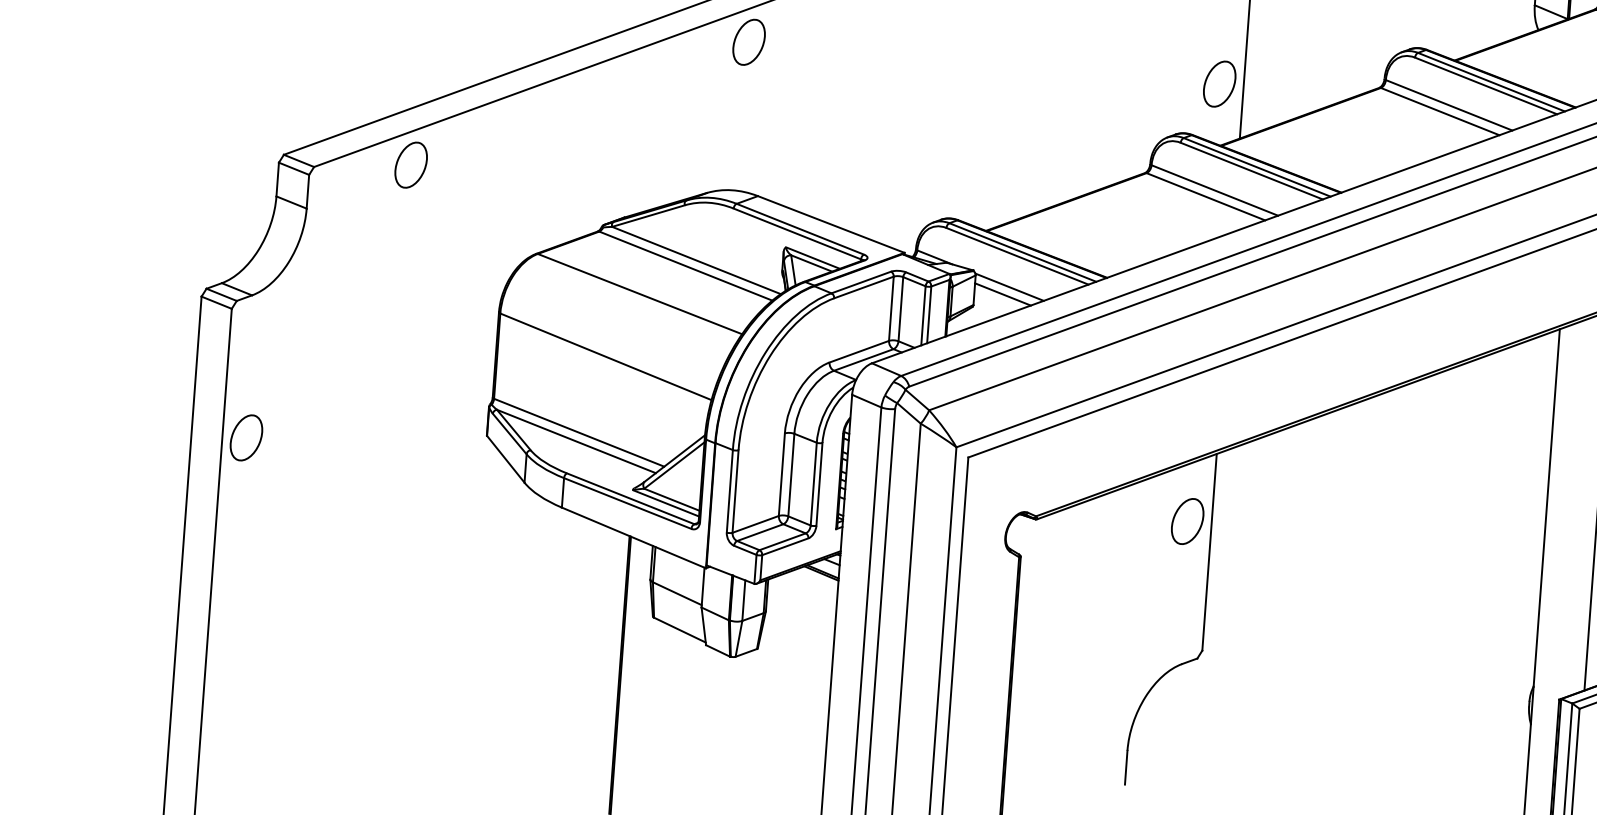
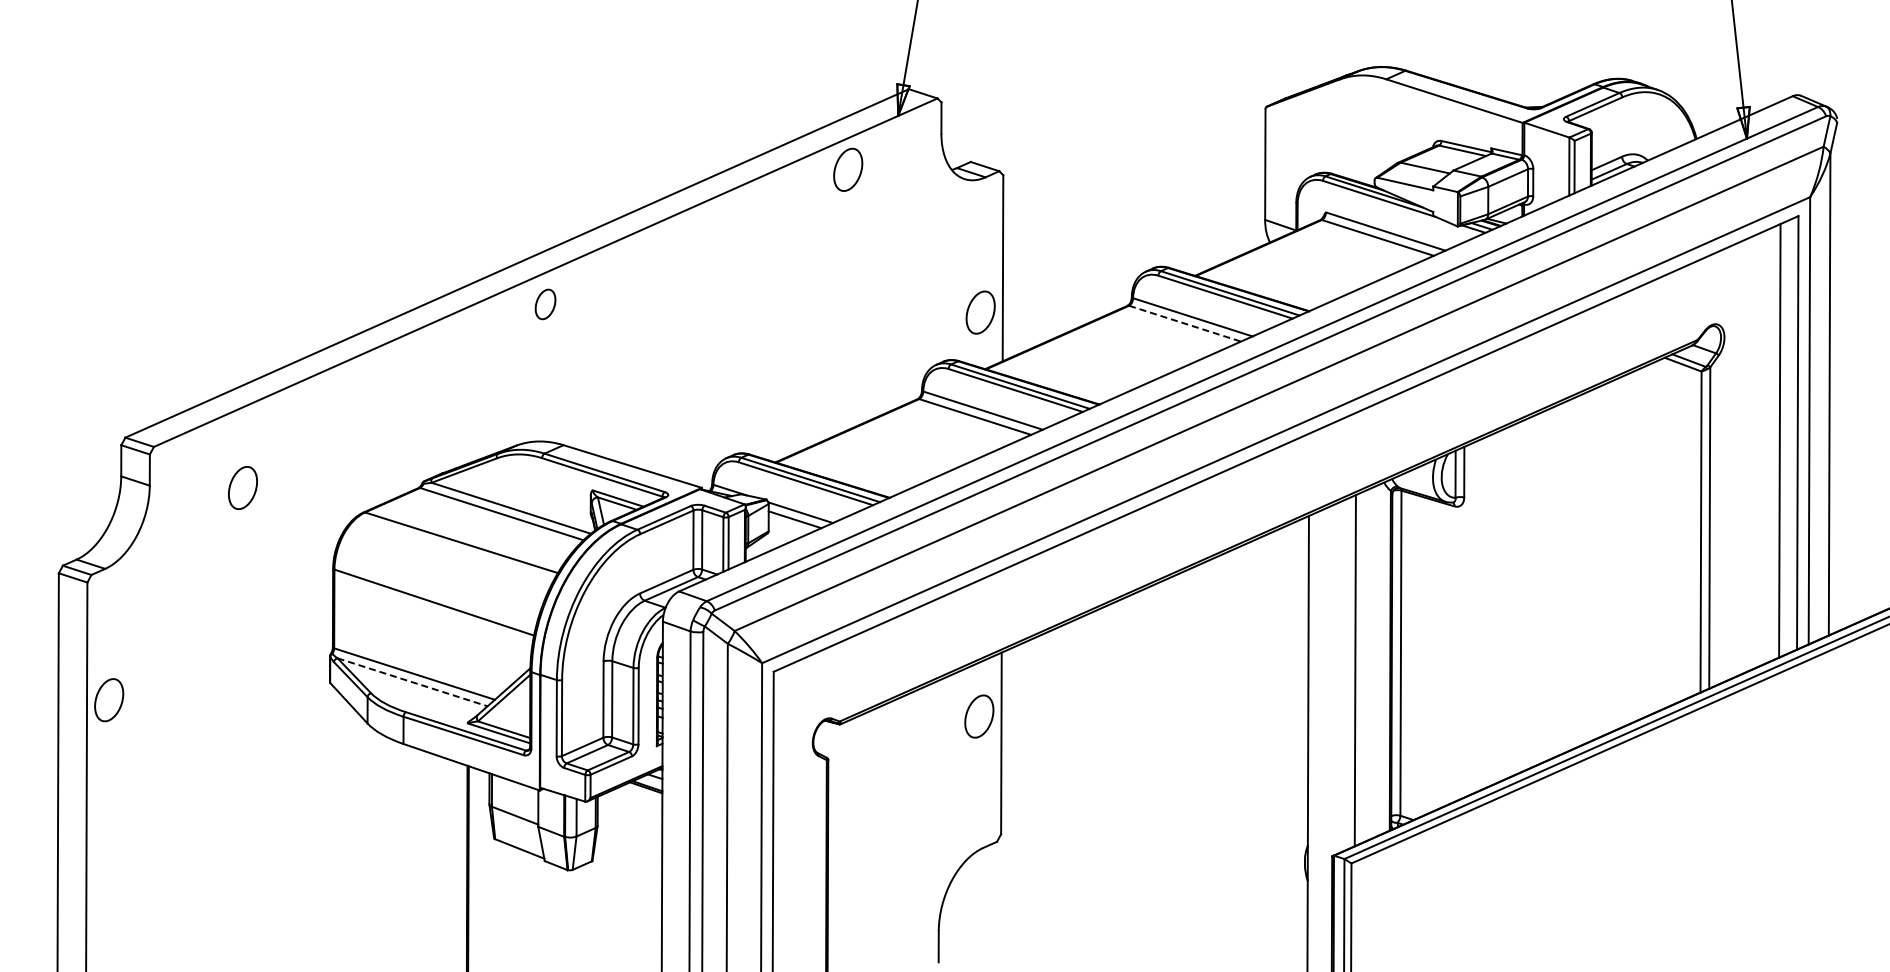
part: (748, 42) -> (545, 304), size x0.7
line: (1440, 111) -> (1185, 323), solid -> dashed
part: (410, 164) -> (242, 487), moved
line: (576, 441) -> (412, 682), solid -> dashed

